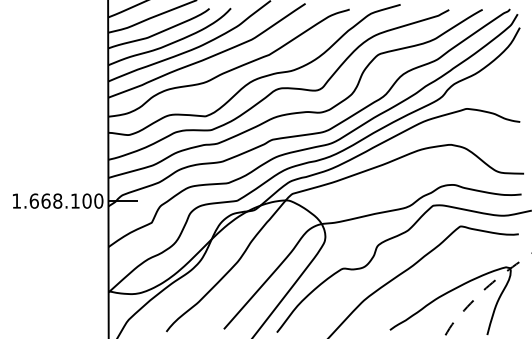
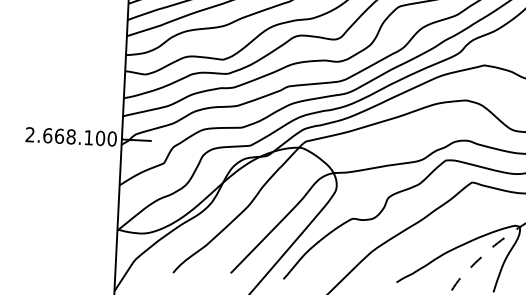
text: (16, 200) -> (30, 134), 1.668.100 -> 2.668.100

